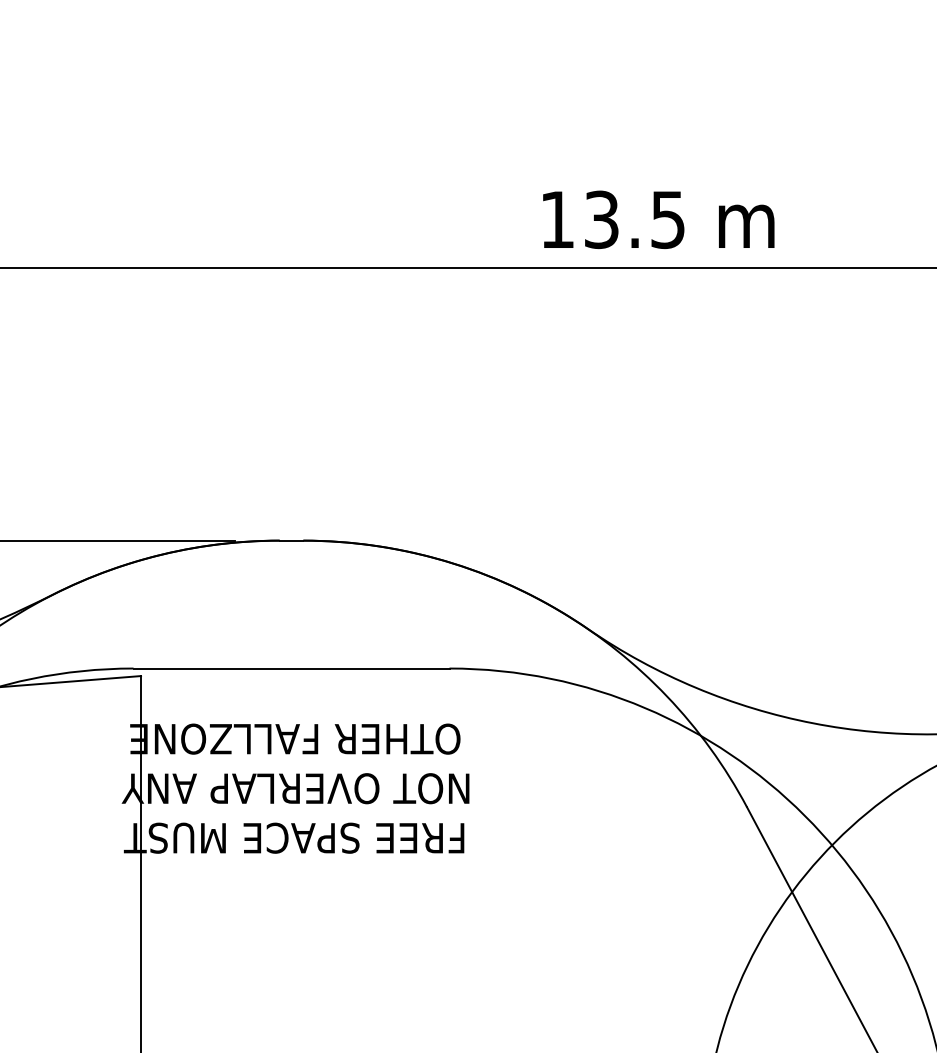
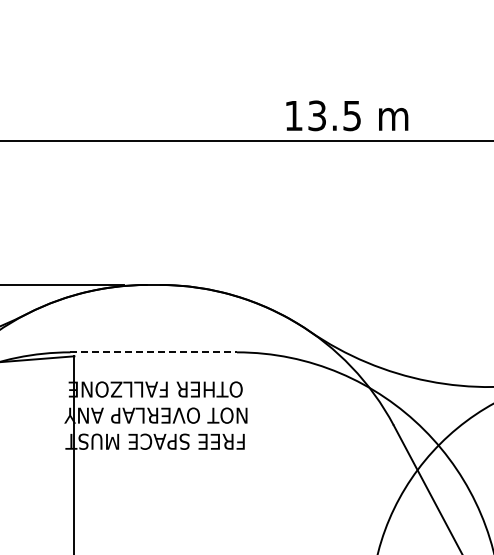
line: (292, 668) -> (154, 352), solid -> dashed

